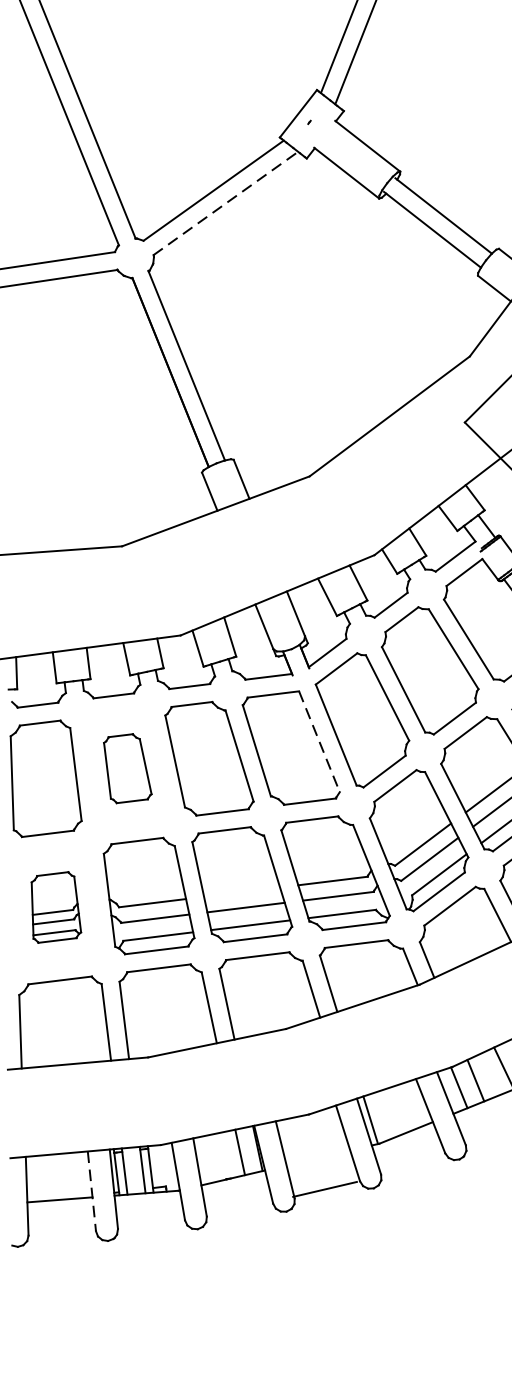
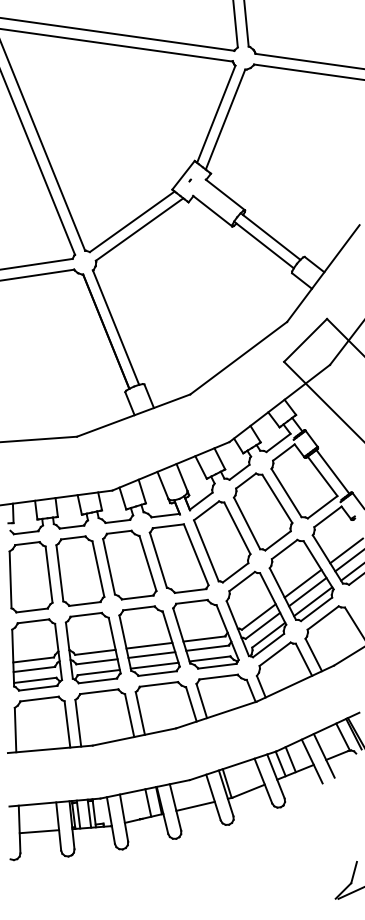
line: (225, 203) -> (139, 229), dashed -> solid
line: (319, 741) -> (196, 554), dashed -> solid
part: (127, 767) -> (80, 570), size x1.67
line: (242, 891) -> (149, 645), added
part: (56, 906) -> (37, 654), size x1.67
line: (324, 1187) -> (195, 805), moved
line: (91, 1192) -> (58, 827), dashed -> solid

